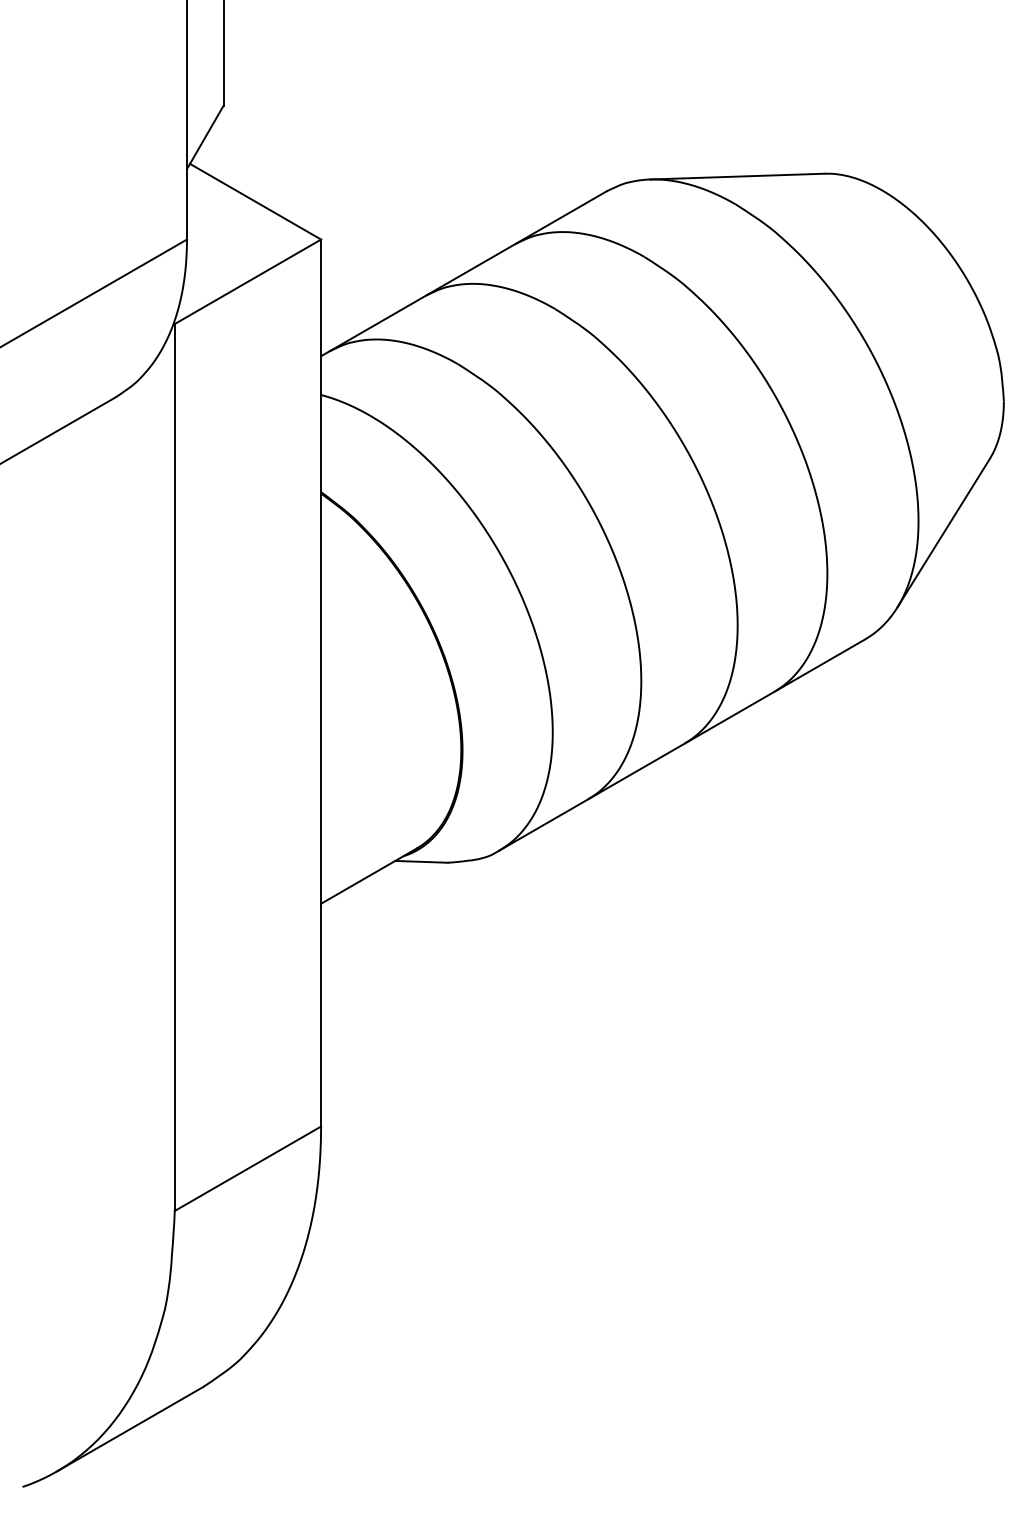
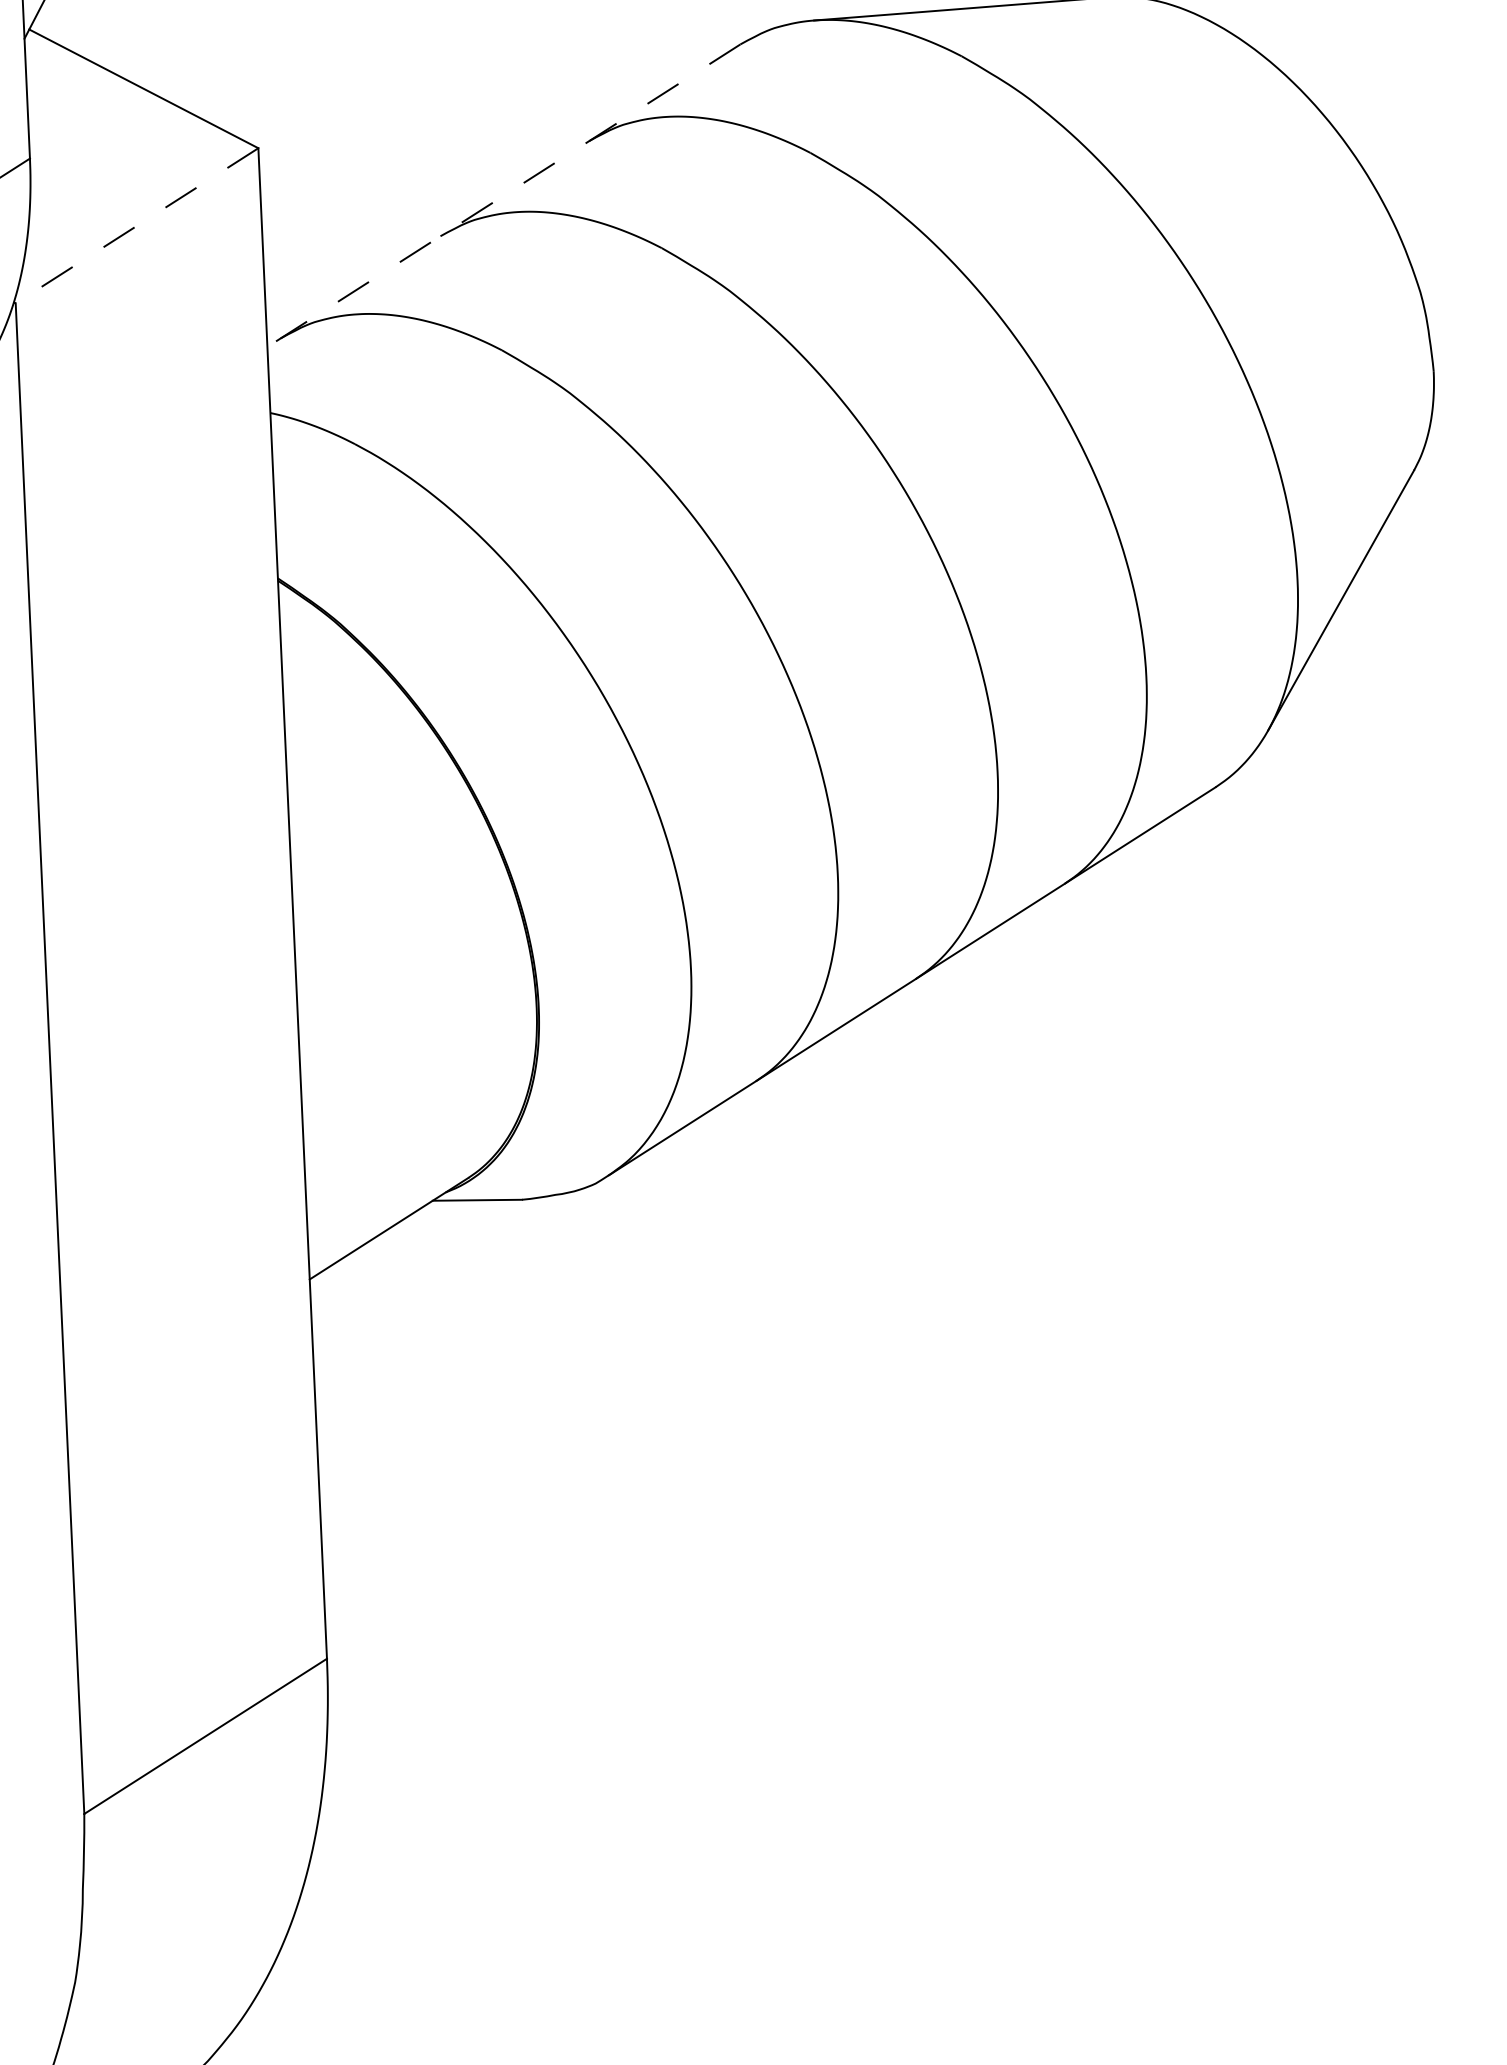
line: (463, 273) -> (503, 195), solid -> dashed
line: (247, 282) -> (136, 227), solid -> dashed

